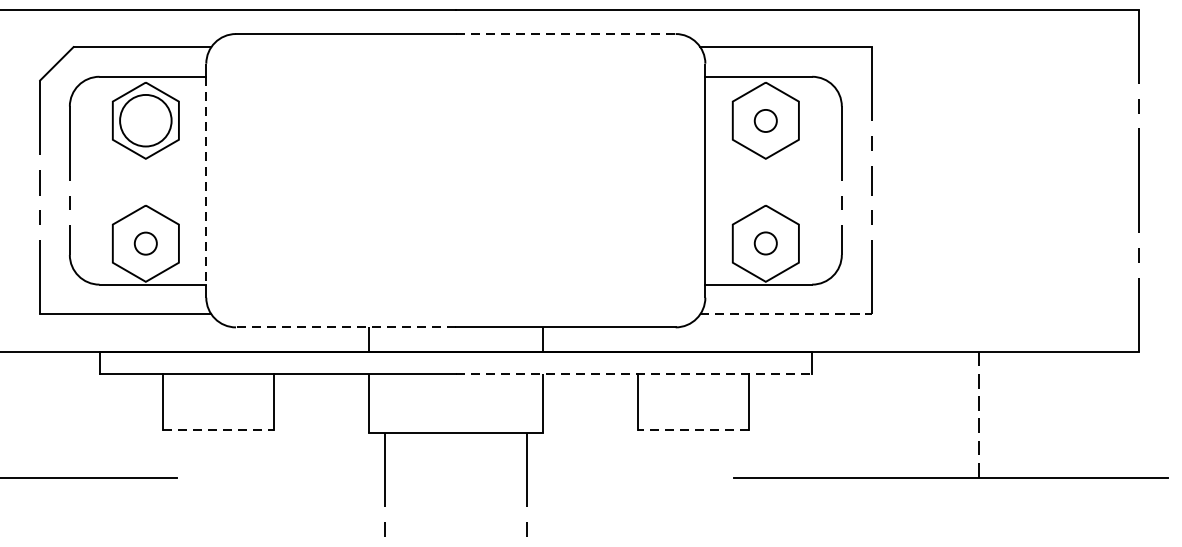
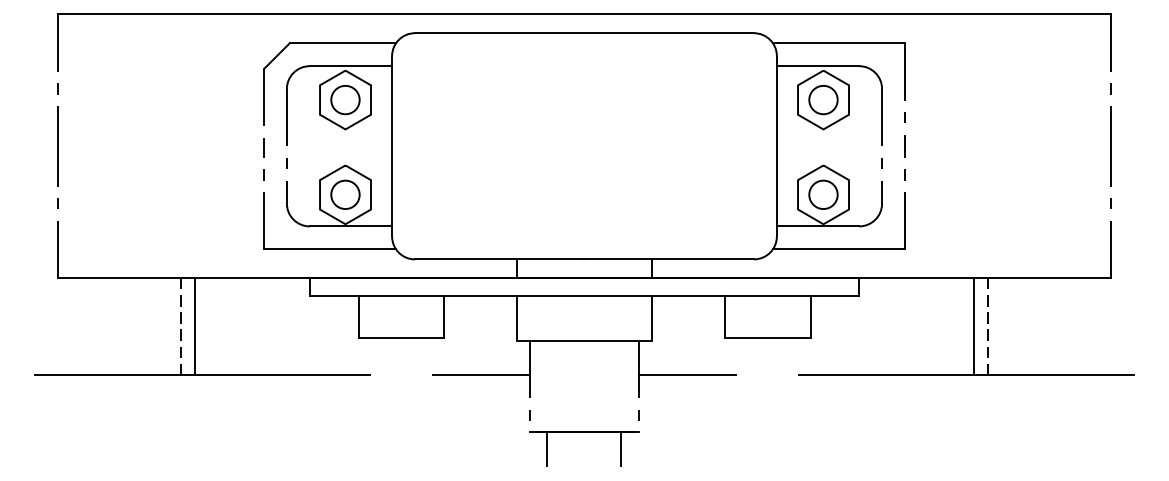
line: (566, 34) -> (669, 33), dashed -> solid
circle: (145, 120) -> (345, 99), size x0.71
circle: (765, 121) -> (823, 100), size x1.67
line: (206, 180) -> (392, 146), dashed -> solid
circle: (145, 243) -> (345, 194), size x1.67
circle: (765, 243) -> (823, 194), size x1.67
line: (786, 314) -> (839, 249), dashed -> solid
line: (345, 327) -> (499, 259), dashed -> solid
line: (634, 374) -> (722, 295), dashed -> solid
line: (960, 414) -> (973, 326), added
line: (218, 429) -> (401, 338), dashed -> solid
line: (693, 429) -> (767, 338), dashed -> solid
line: (322, 477) -> (481, 375), added
line: (589, 477) -> (687, 375), added

